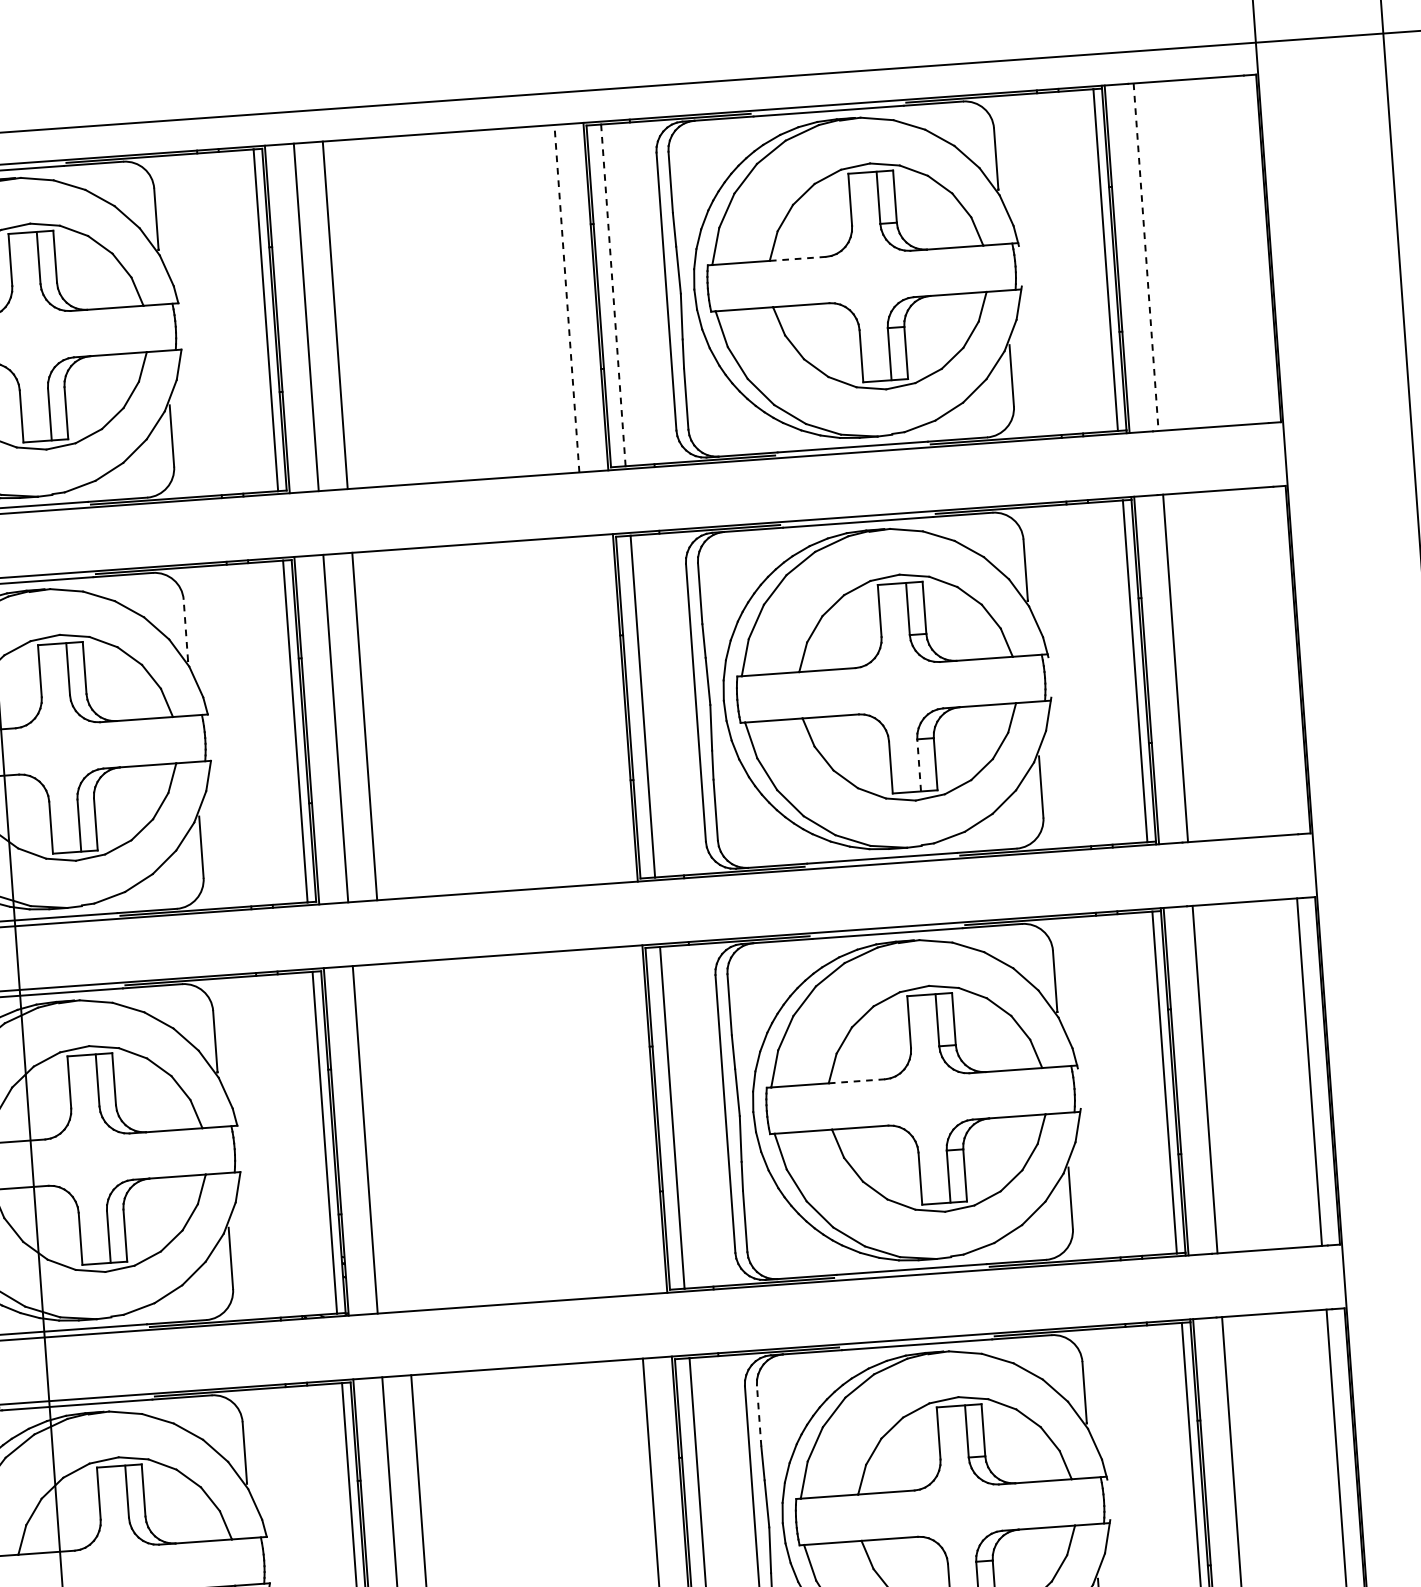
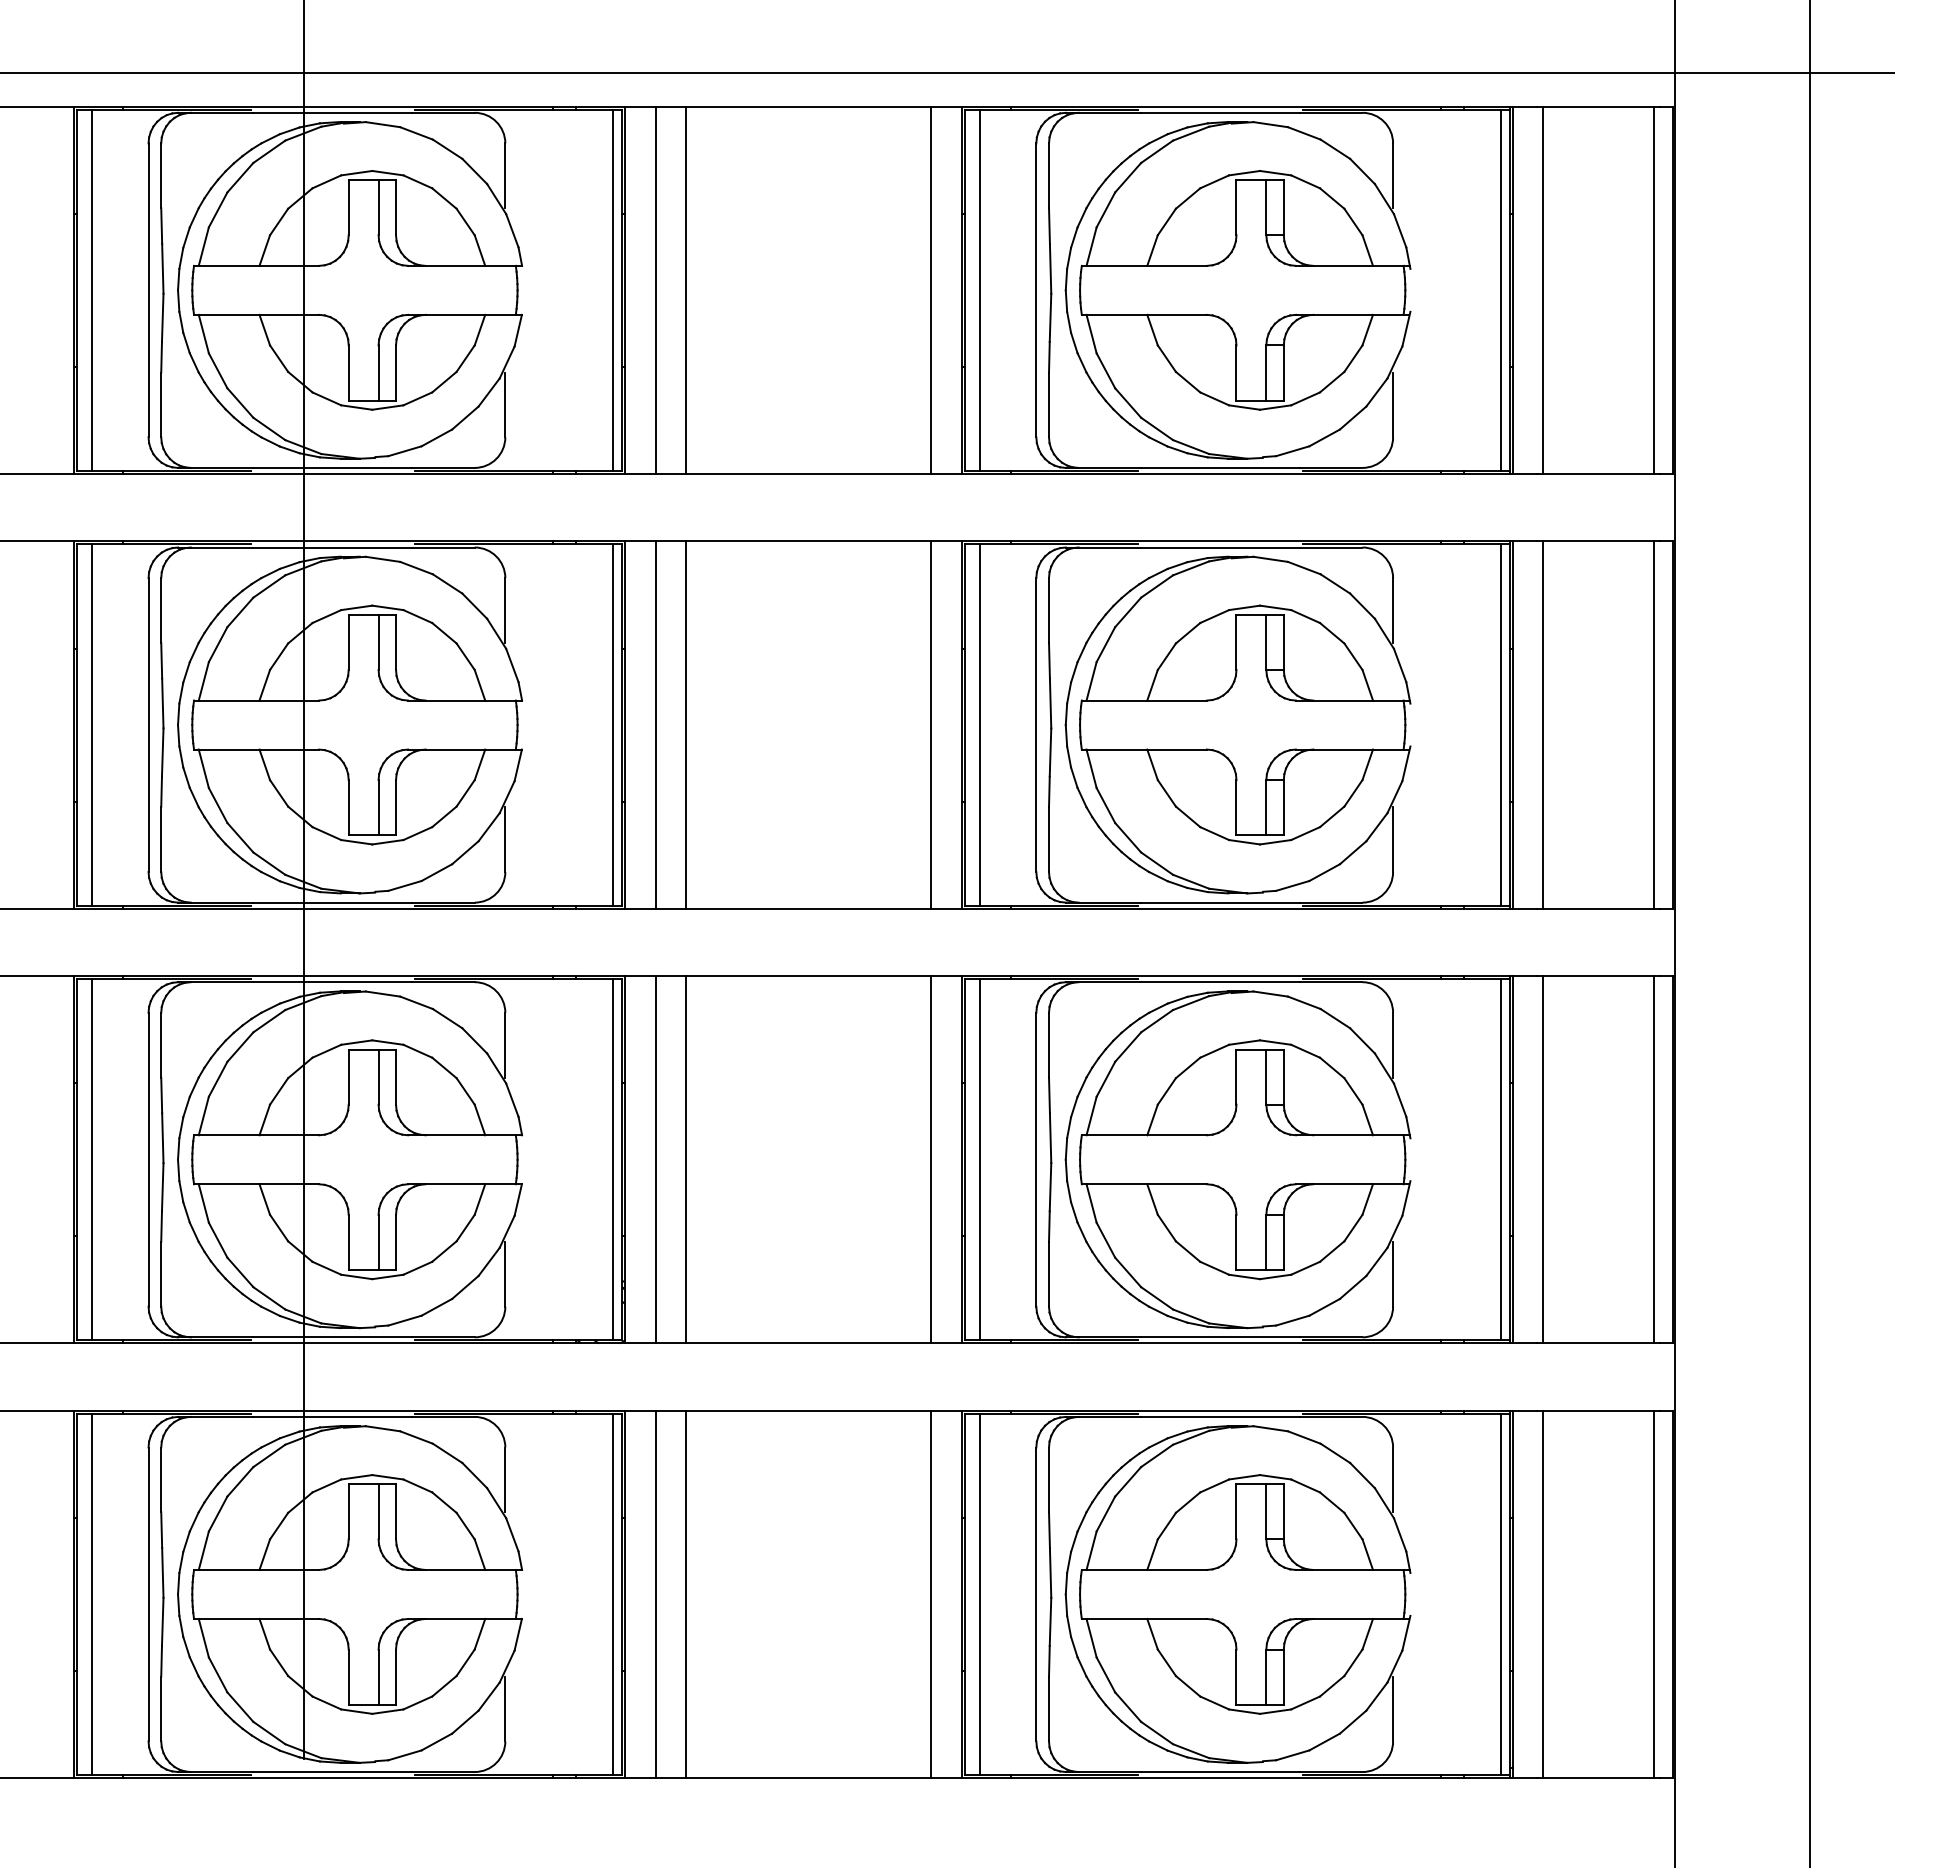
line: (1250, 249) -> (1653, 290), added
line: (1146, 257) -> (1543, 290), dashed -> solid
line: (798, 258) -> (1177, 265), dashed -> solid
line: (613, 295) -> (980, 290), dashed -> solid
line: (567, 298) -> (931, 290), dashed -> solid
line: (185, 629) -> (505, 609), dashed -> solid
line: (1279, 660) -> (1653, 724), added
line: (596, 709) -> (931, 724), added
line: (919, 765) -> (1266, 807), dashed -> solid
line: (857, 1081) -> (1177, 1135), dashed -> solid
line: (626, 1120) -> (931, 1159), added
line: (394, 1137) -> (686, 1159), added
line: (759, 1415) -> (1049, 1479), dashed -> solid

